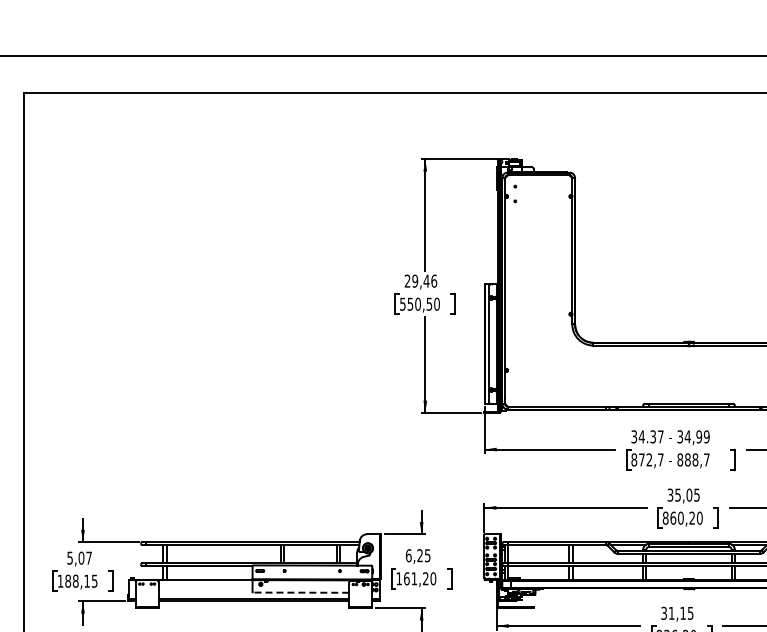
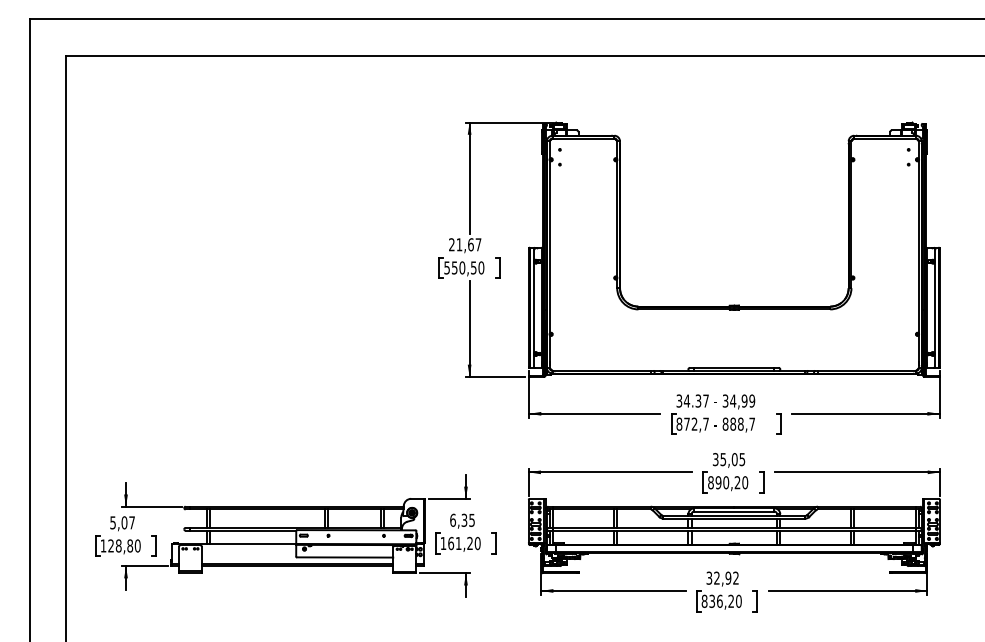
text: (424, 280) -> (468, 244), 29,46 -> 21,67
text: (673, 517) -> (718, 482), 860,20 -> 890,20
text: (420, 555) -> (464, 520), 6,25 -> 6,35
text: (81, 580) -> (124, 545), 188,15 -> 128,80
line: (300, 592) -> (344, 557), dashed -> solid
text: (681, 612) -> (726, 577), 31,15 -> 32,92

